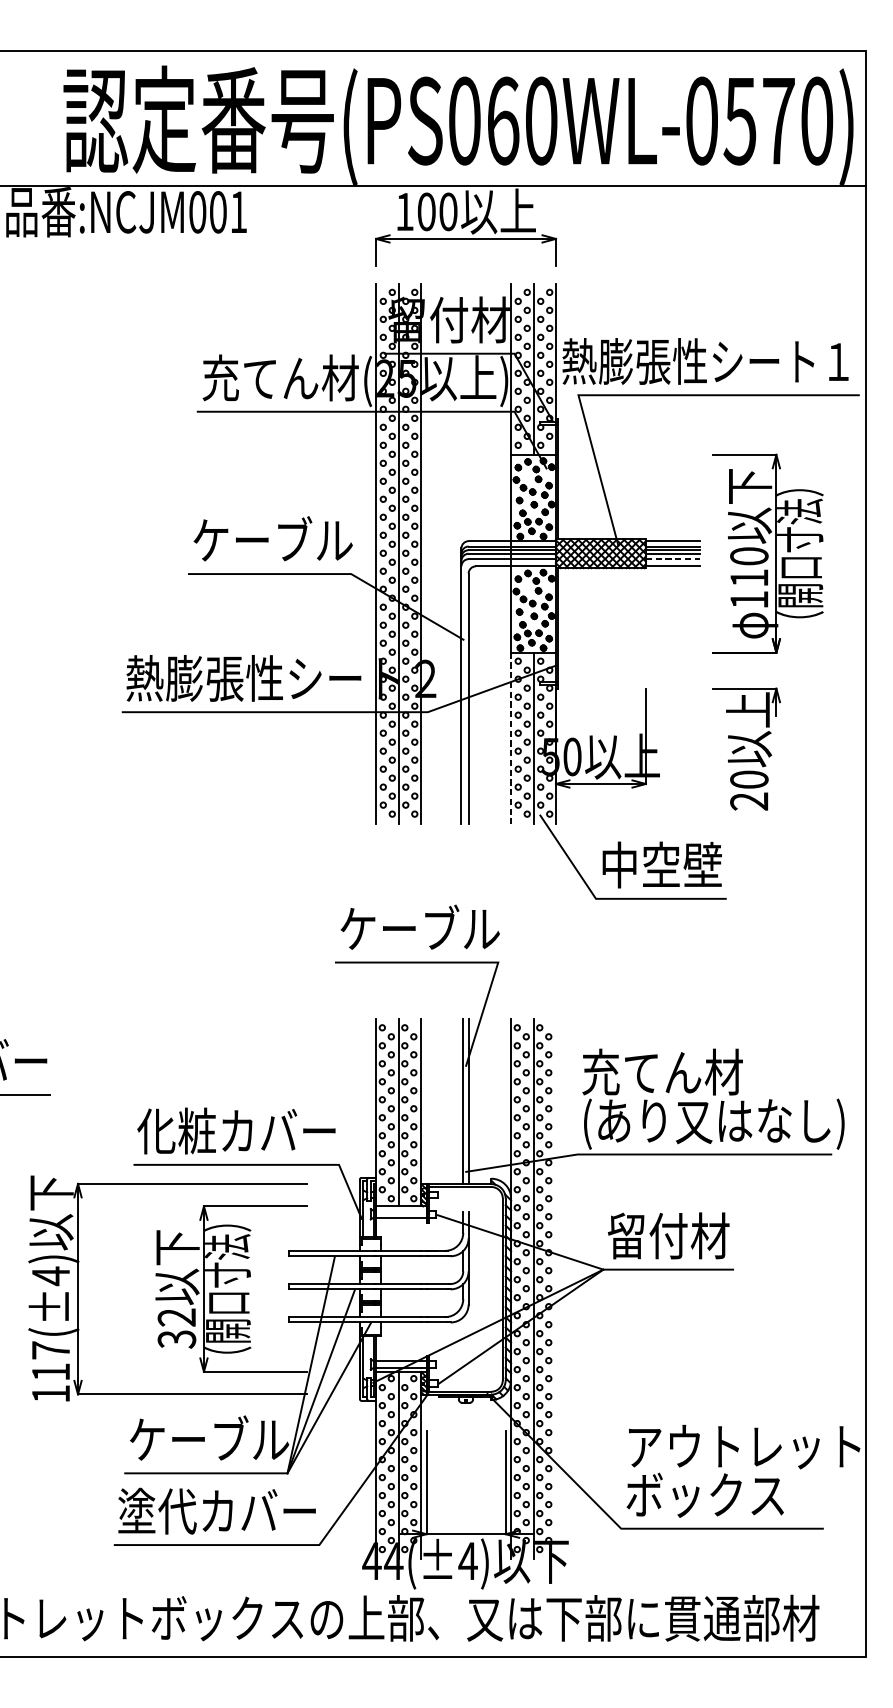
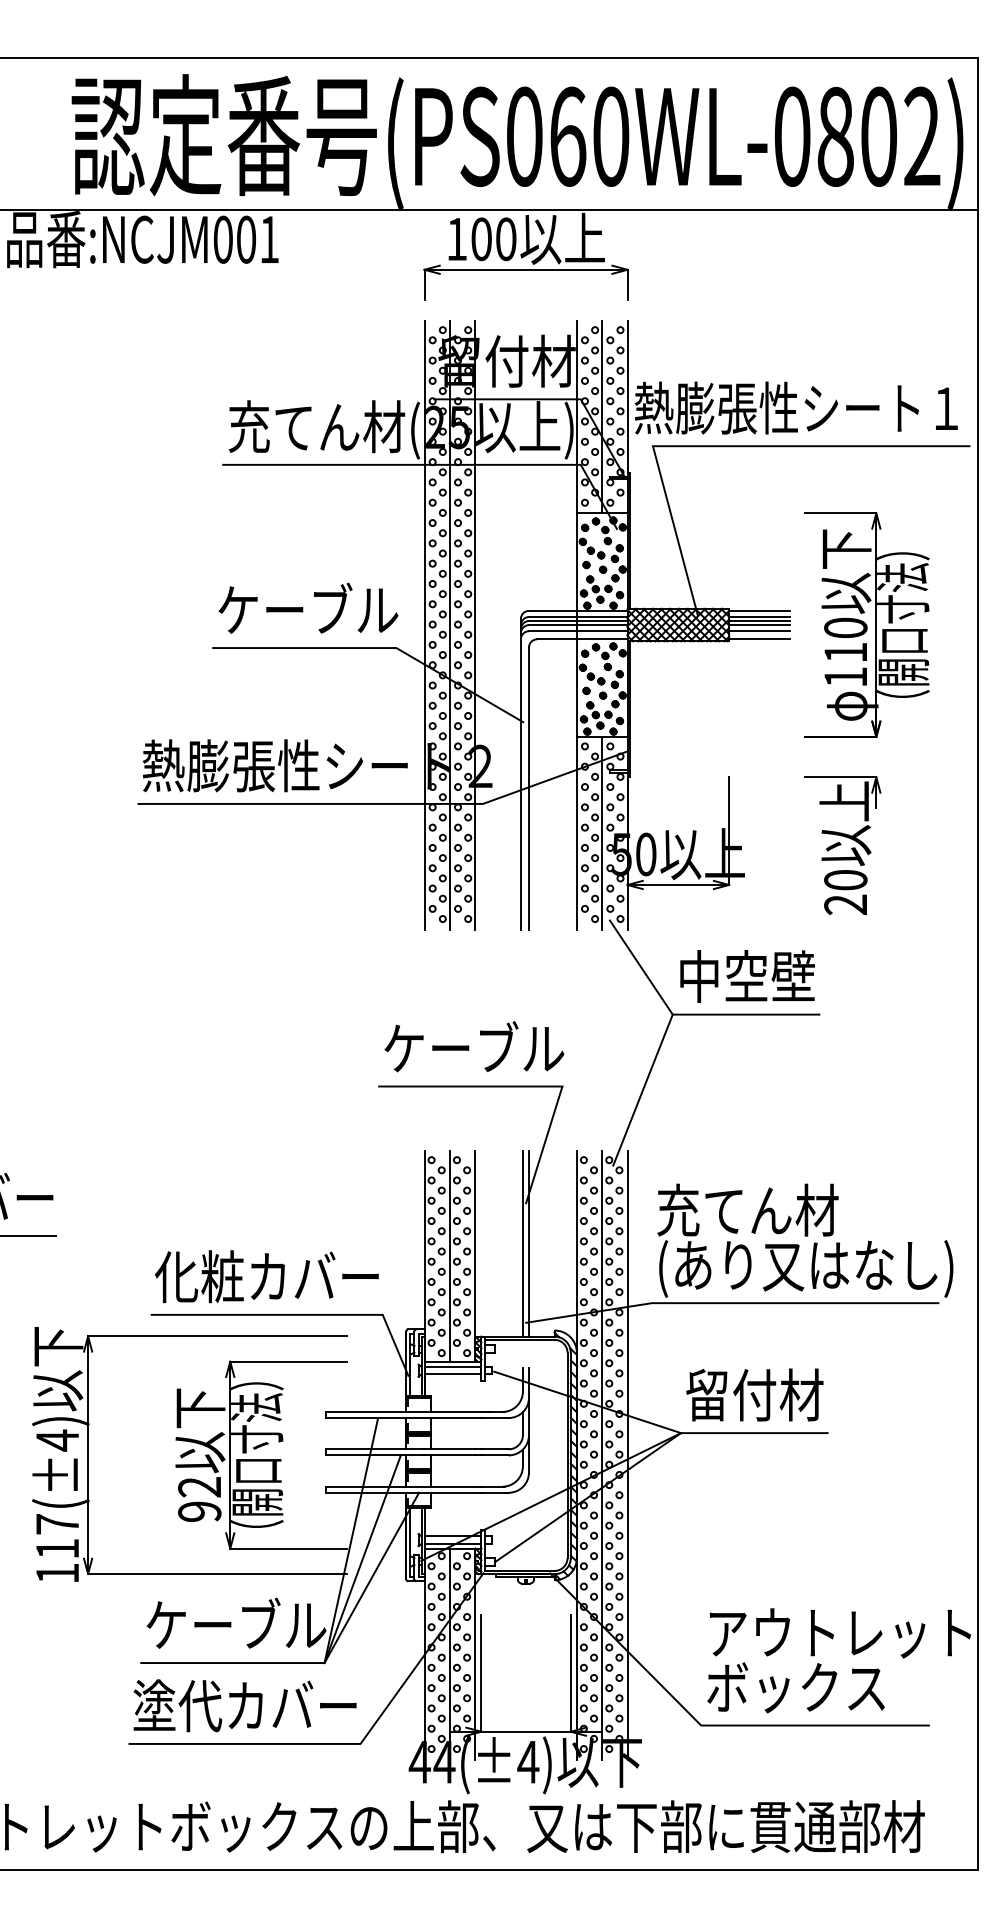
text: (778, 120) -> (878, 136), (PS060WL-0570) -> (PS060WL-0802)
line: (673, 559) -> (760, 631), dashed -> solid
line: (510, 738) -> (576, 833), dashed -> solid
line: (569, 965) -> (642, 1089), added
line: (400, 1210) -> (452, 1366), added
line: (555, 1288) -> (627, 1454), added
text: (176, 1339) -> (199, 1511), 32 -> 92

